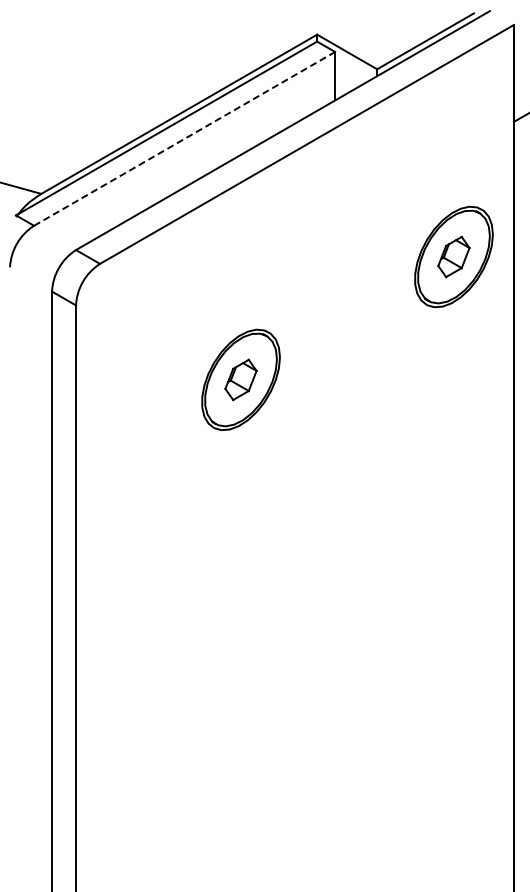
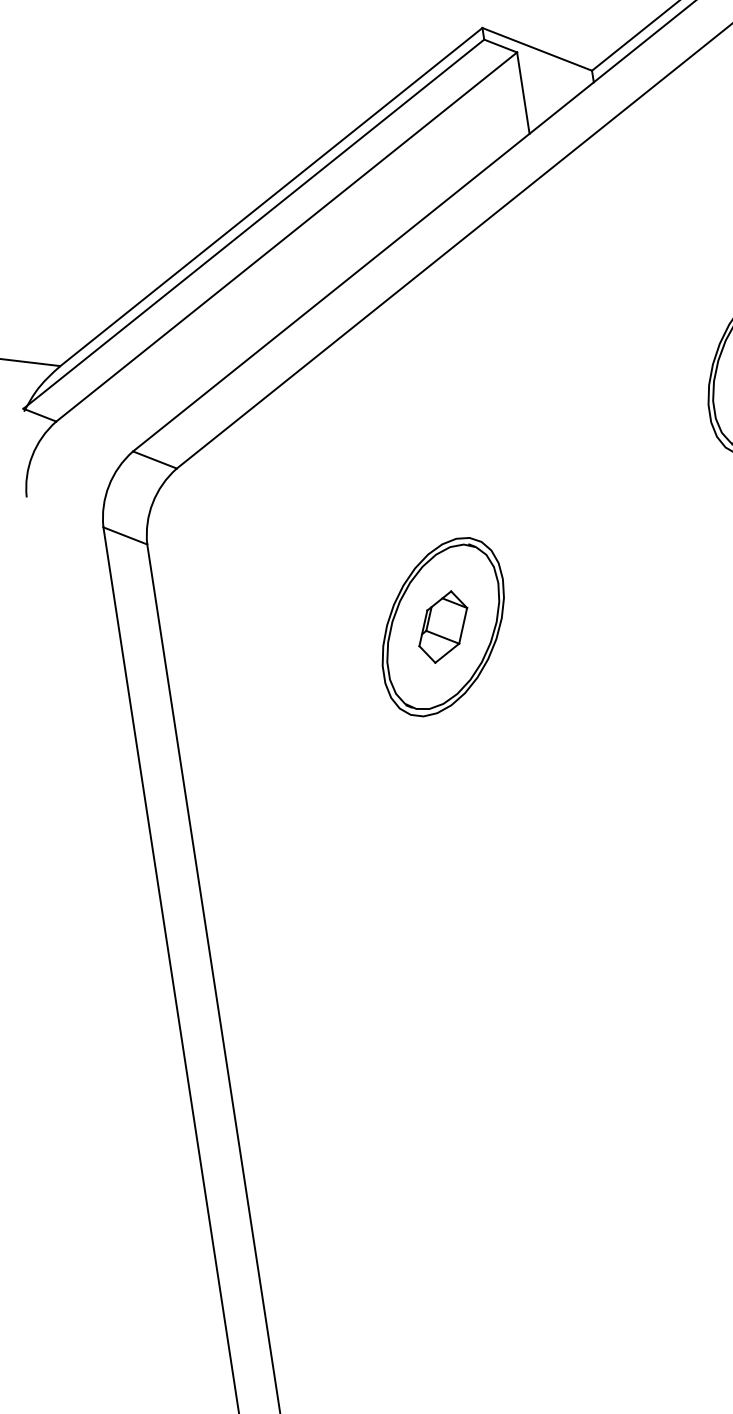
line: (184, 138) -> (286, 236), dashed -> solid

